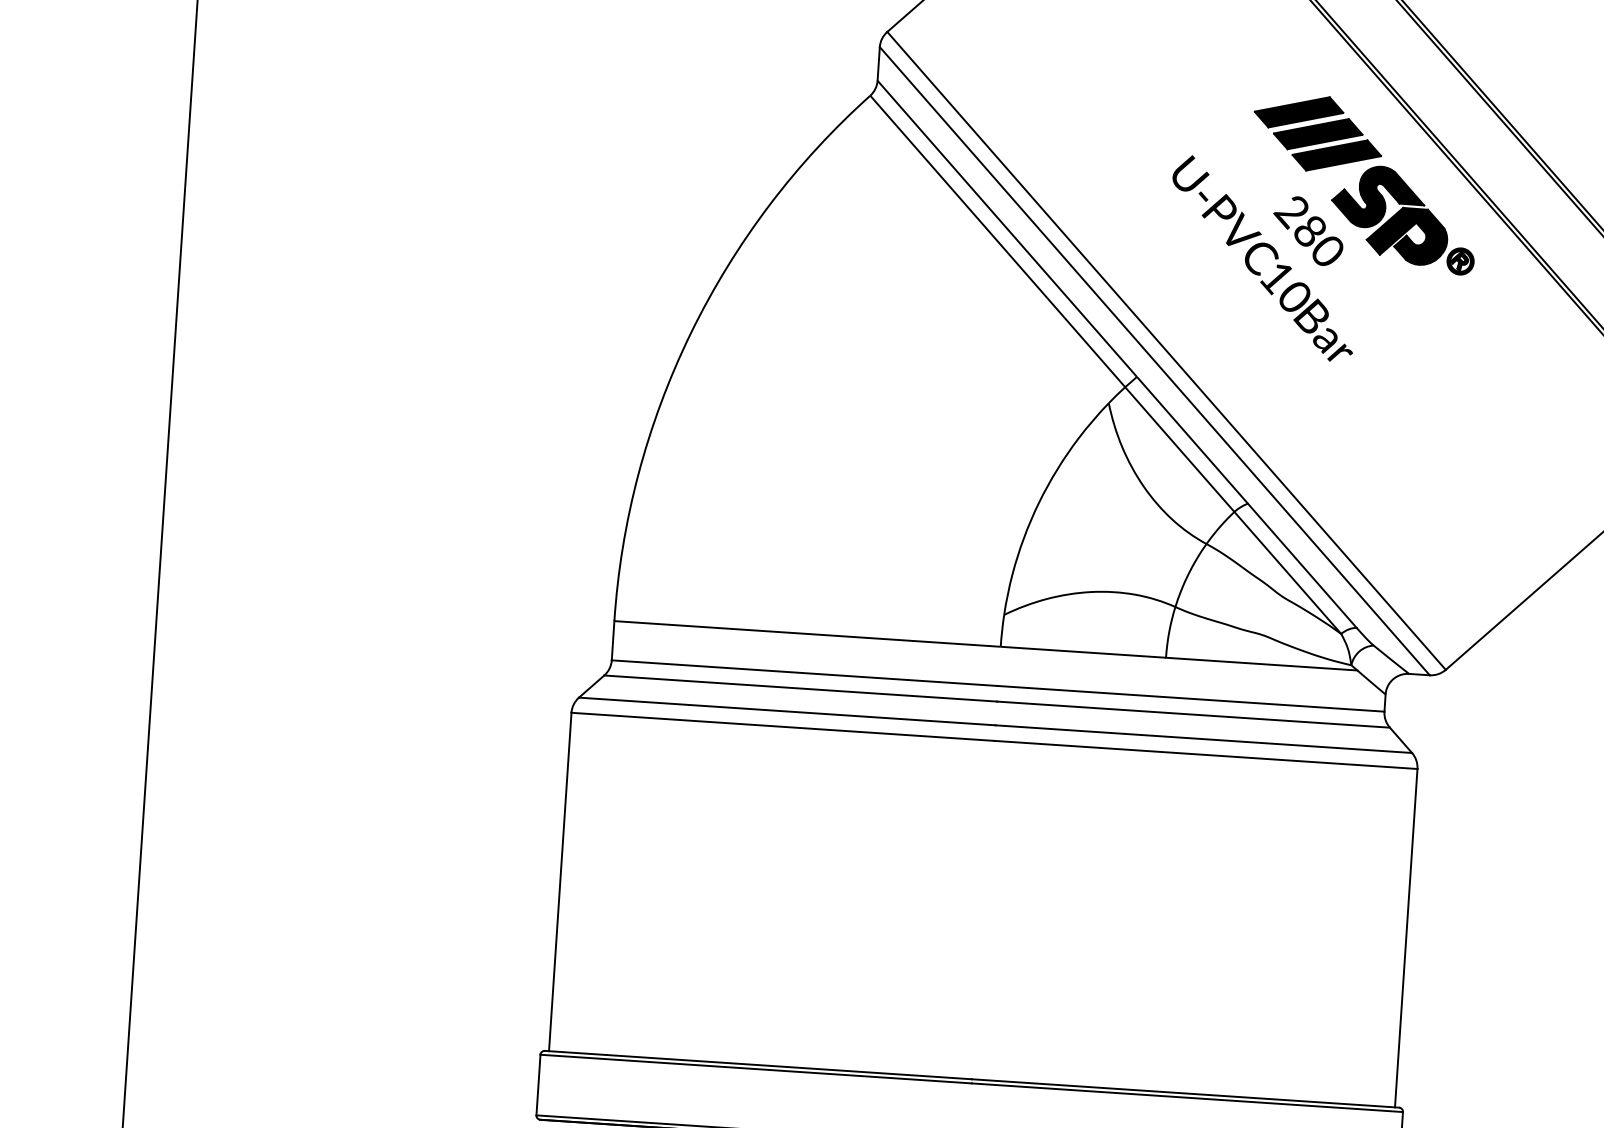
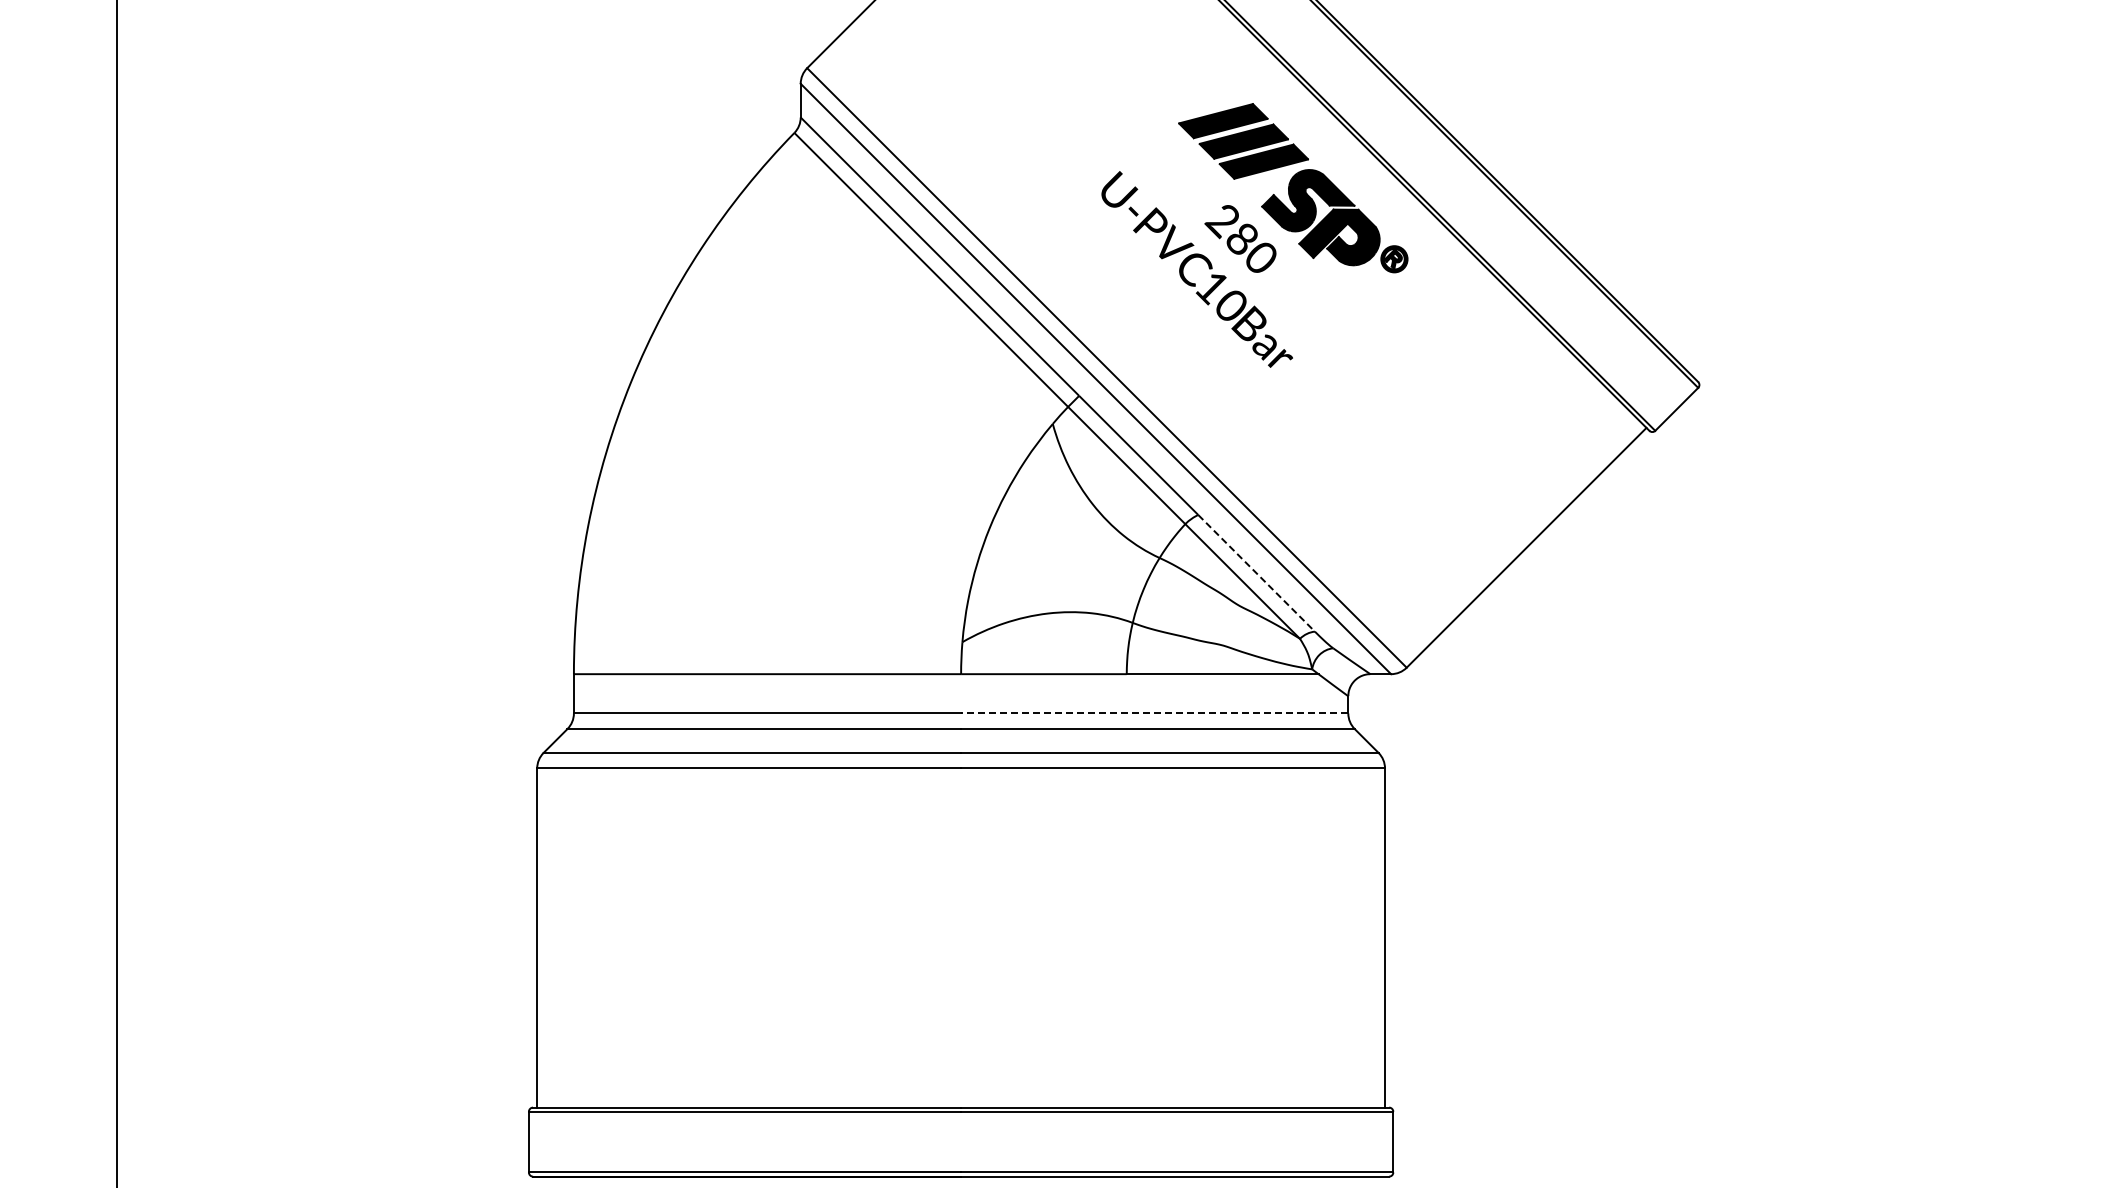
line: (1302, 565) -> (1256, 573), solid -> dashed
line: (1191, 698) -> (1154, 713), solid -> dashed

